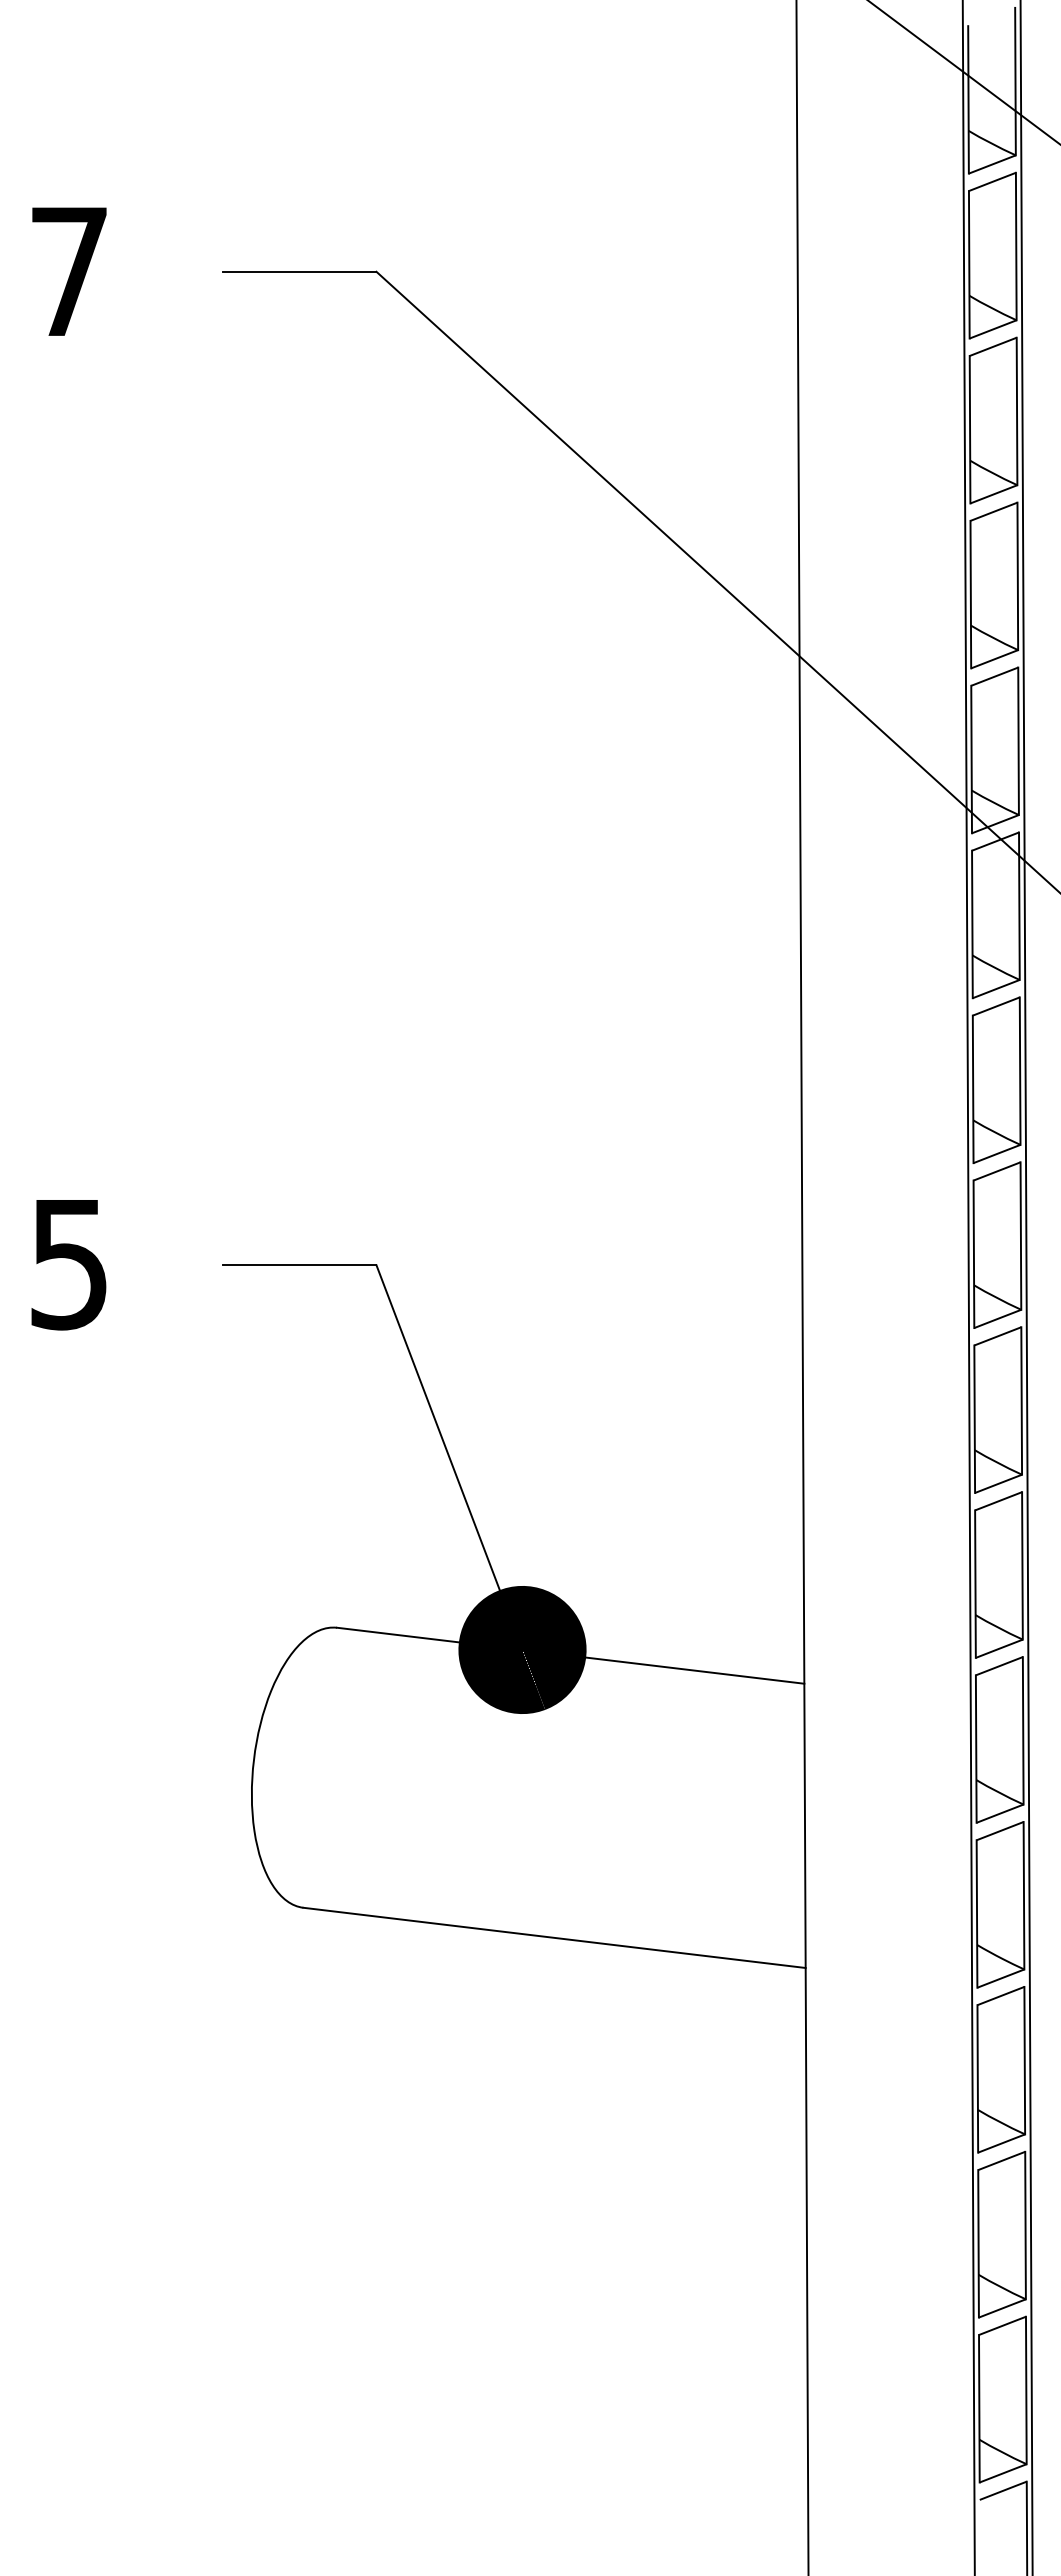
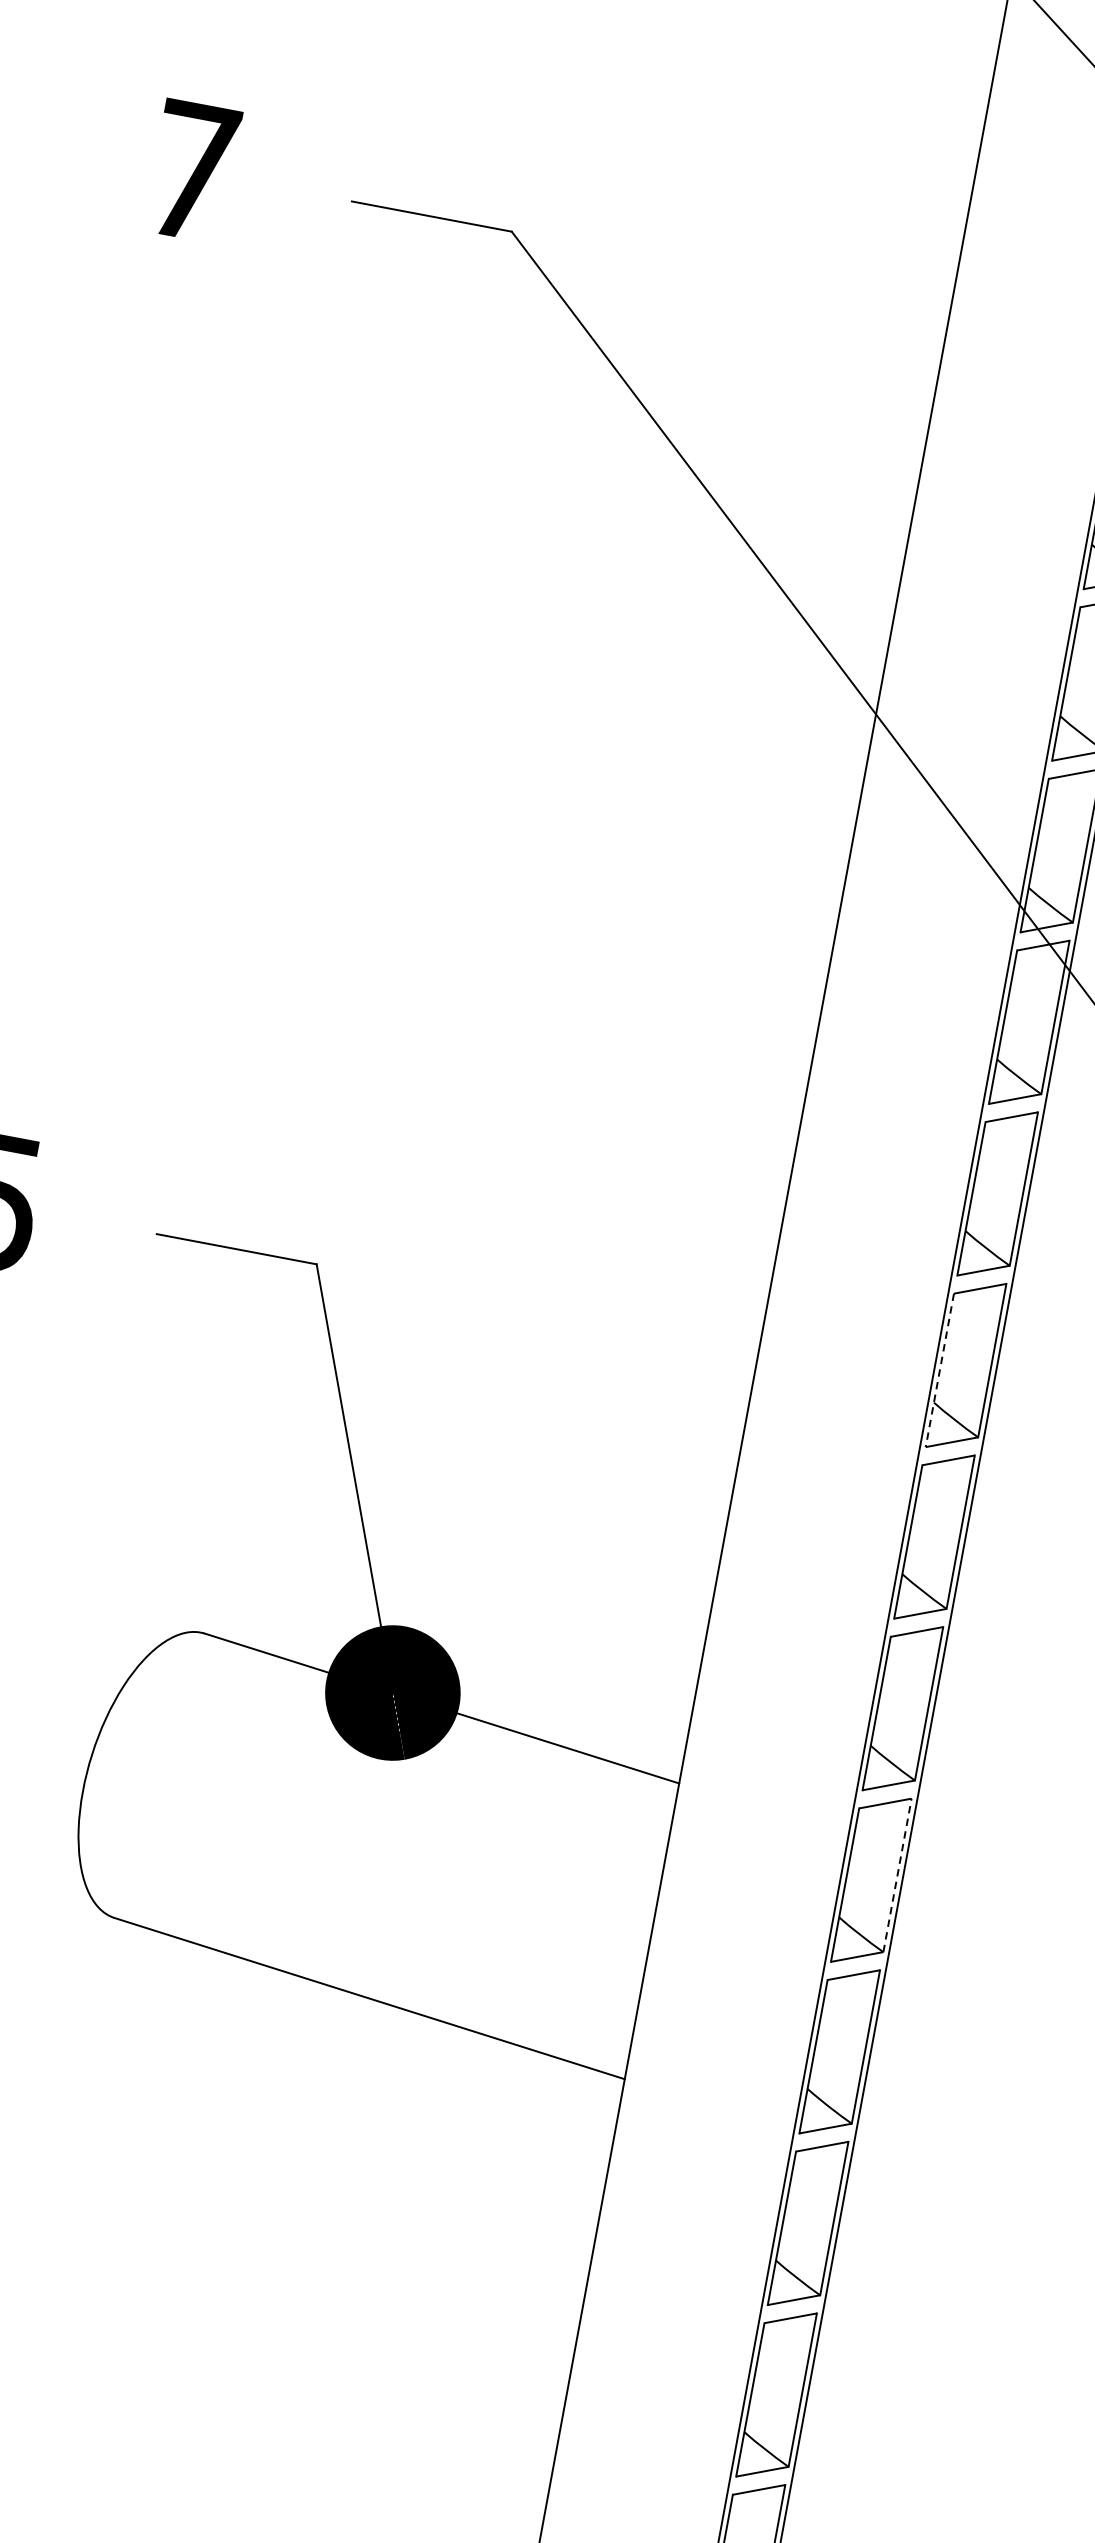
line: (973, 1254) -> (939, 1370), solid -> dashed
line: (1023, 1730) -> (897, 1875), solid -> dashed

